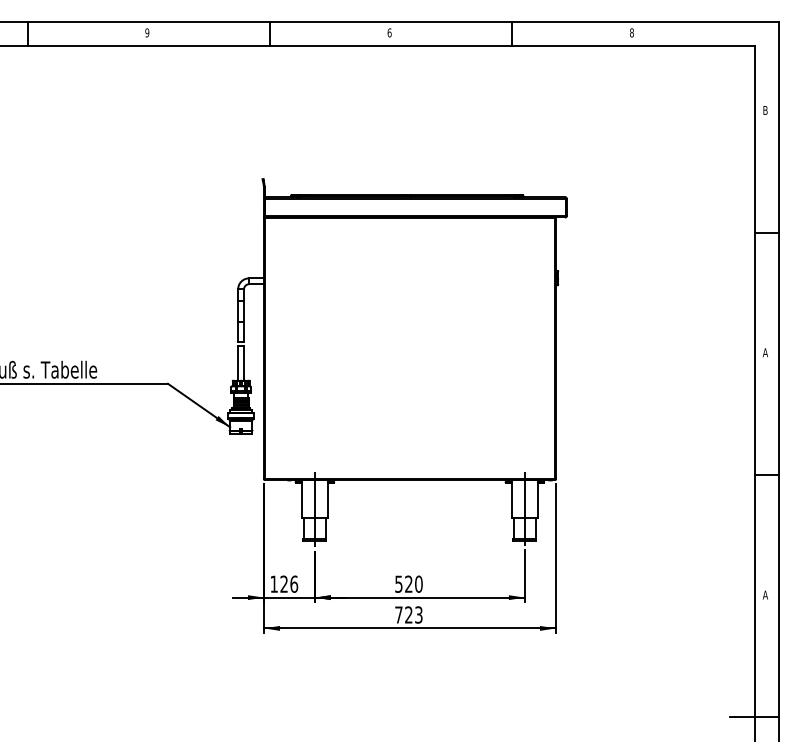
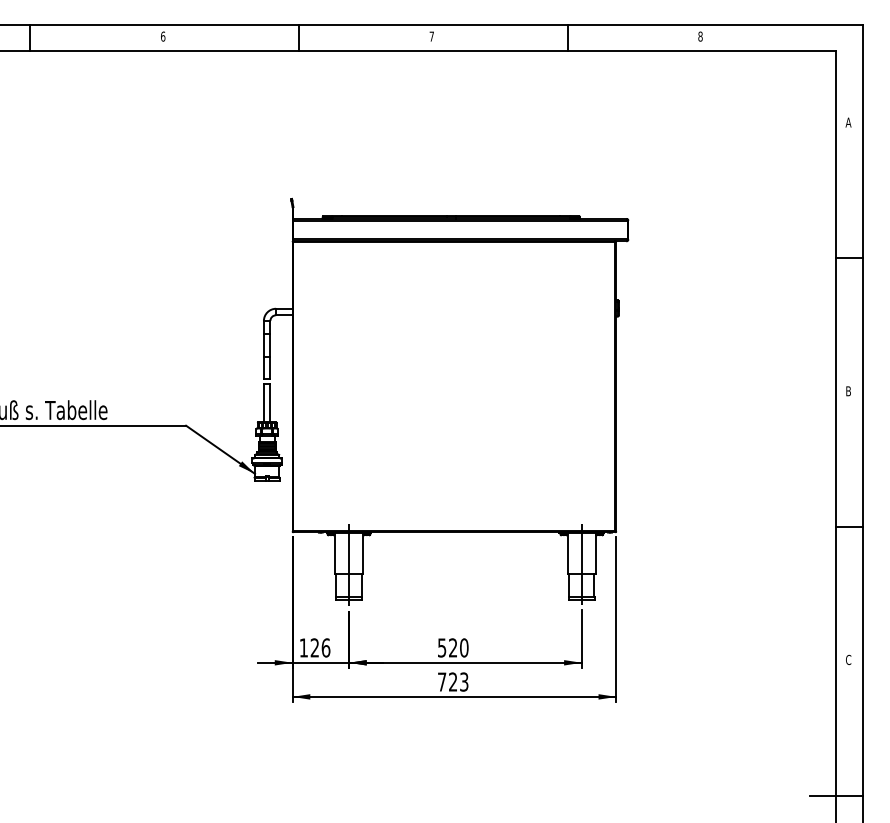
text: (146, 32) -> (162, 36), 9 -> 6
text: (389, 32) -> (431, 36), 6 -> 7
text: (765, 110) -> (848, 122), B -> A
text: (765, 352) -> (848, 391), A -> B
text: (765, 594) -> (848, 659), A -> C

